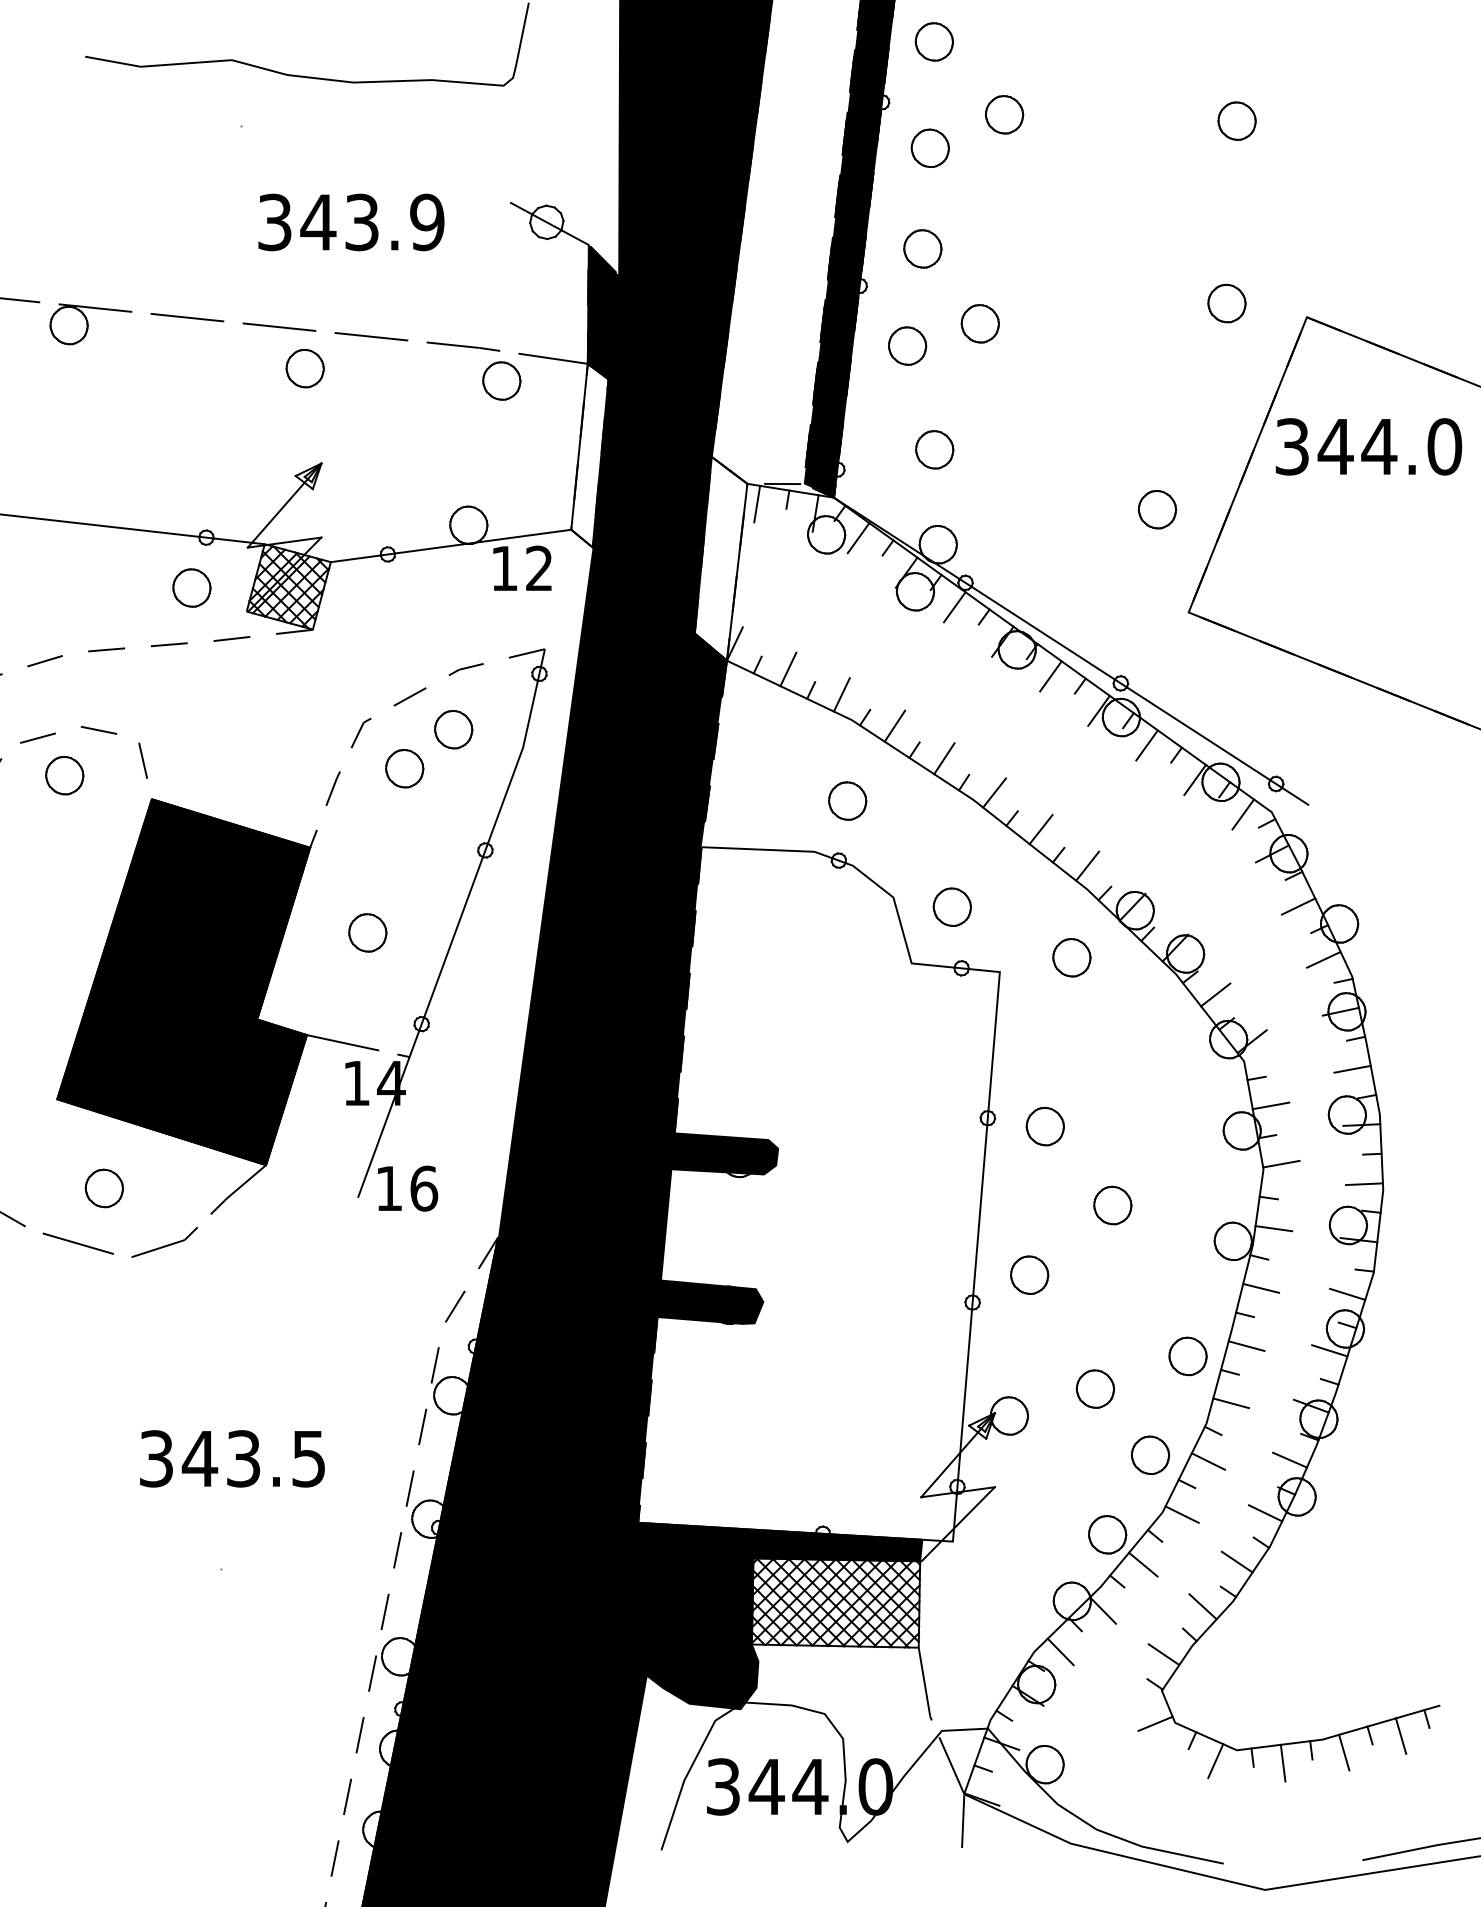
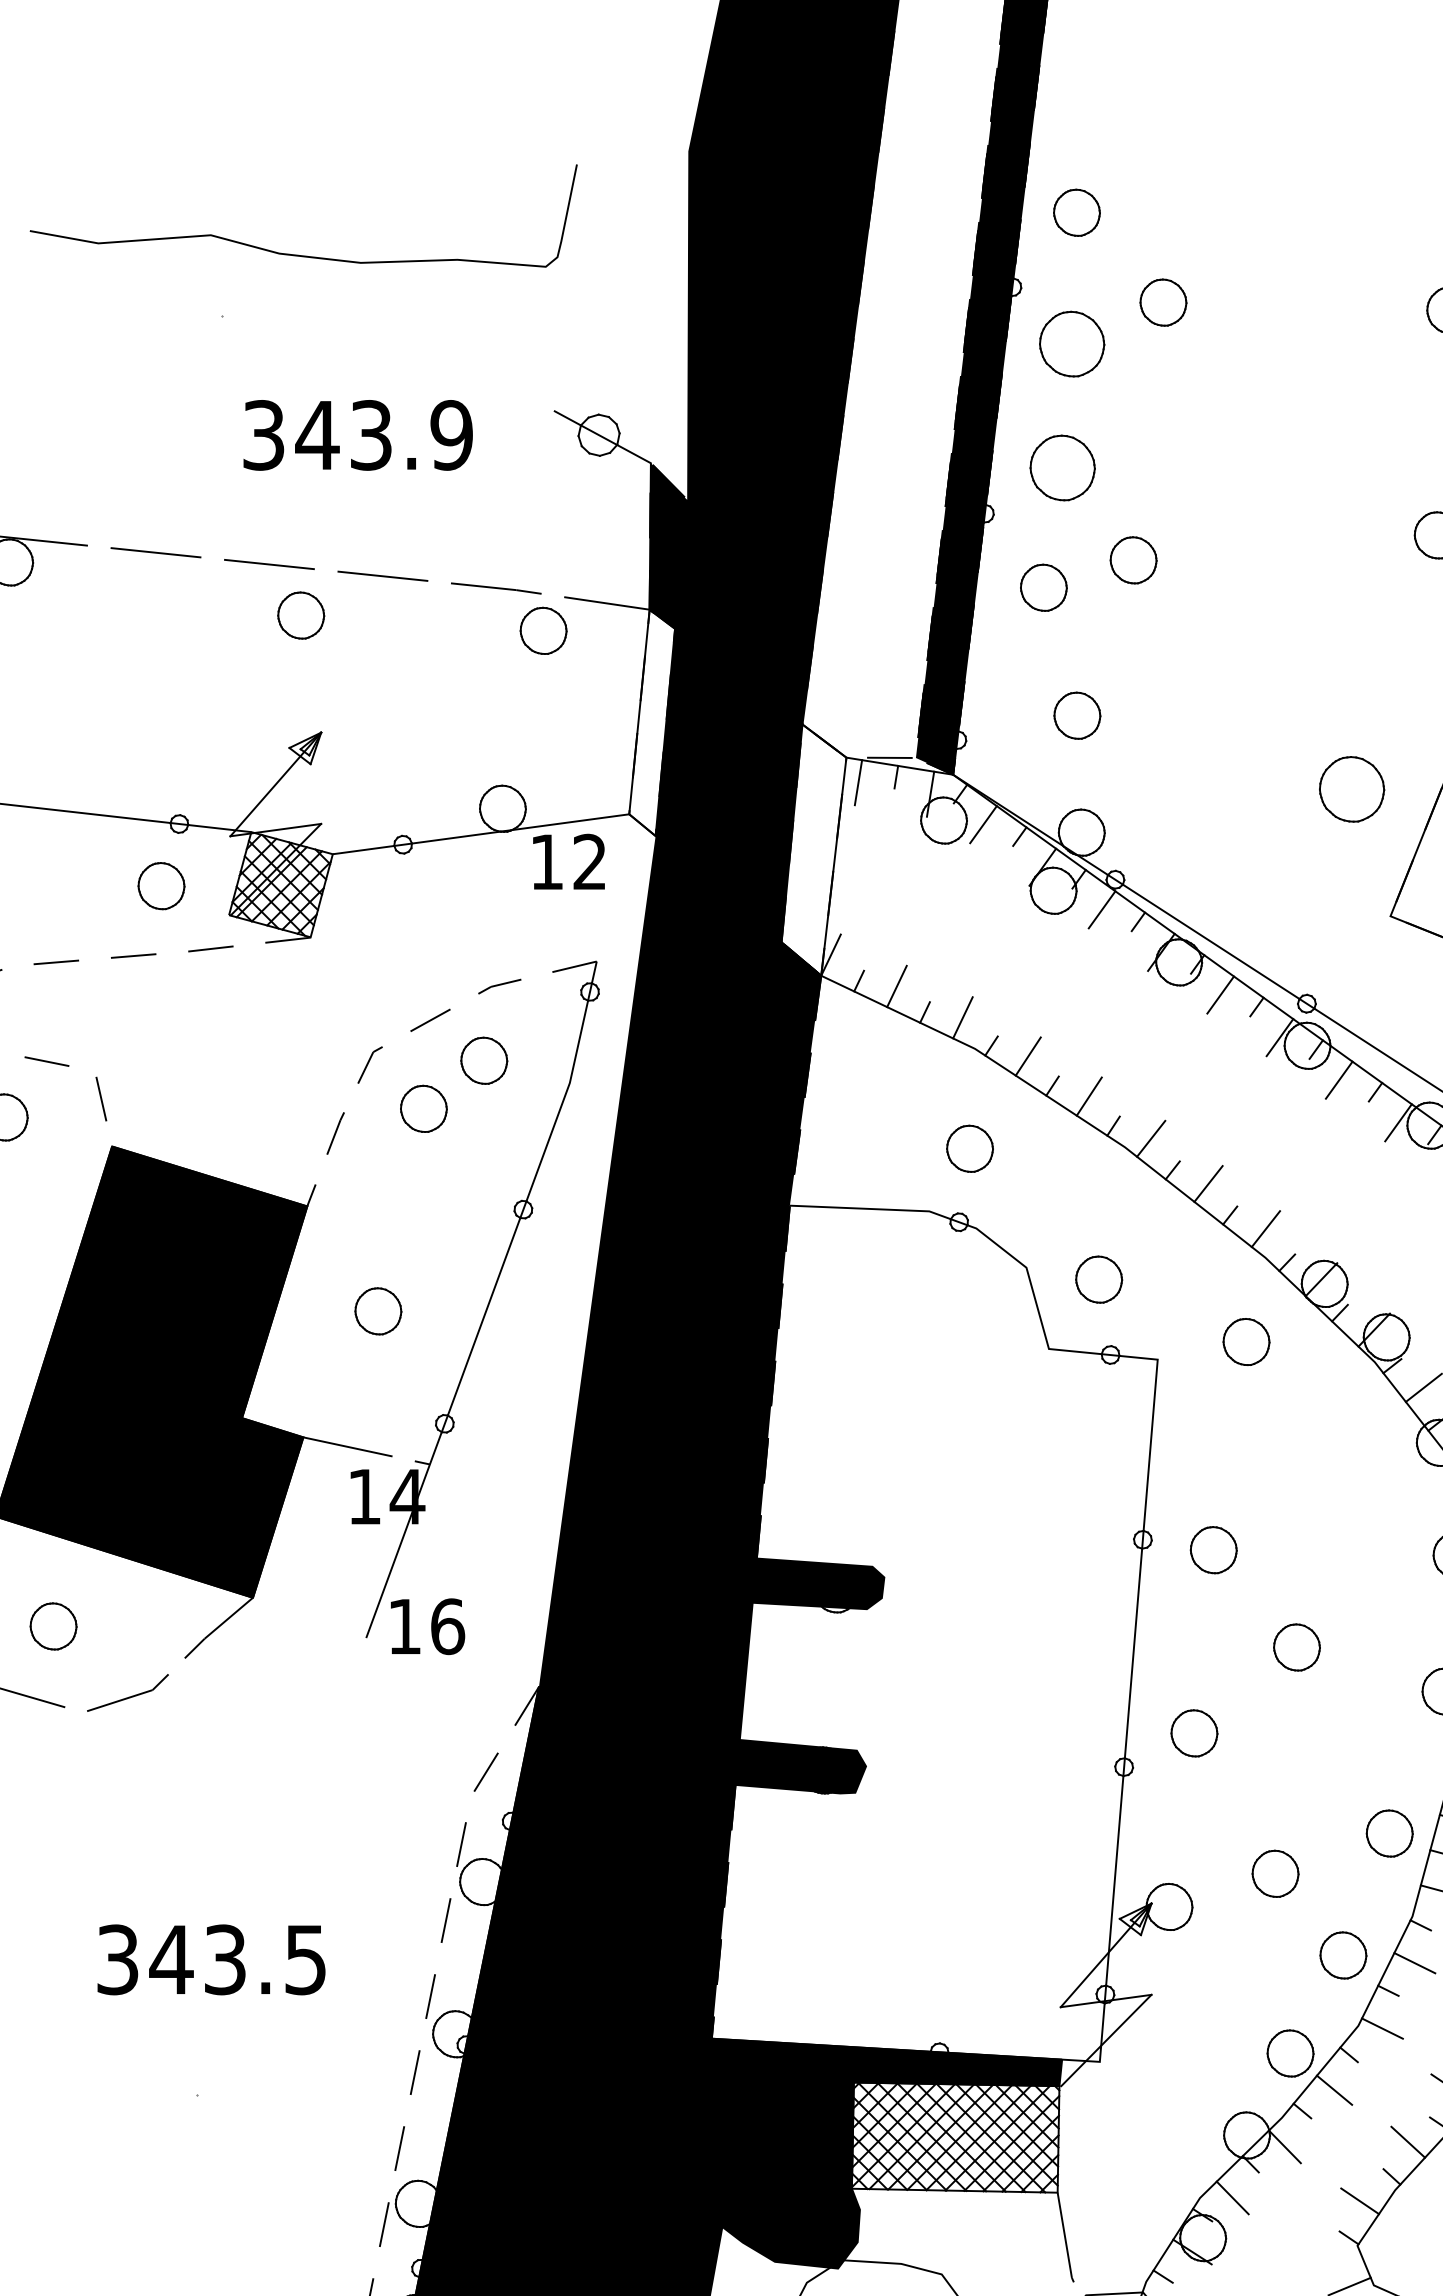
part: (929, 147) -> (1070, 342), size x1.4
part: (922, 248) -> (1062, 467), size x1.4
part: (1157, 509) -> (1352, 789), size x1.4

